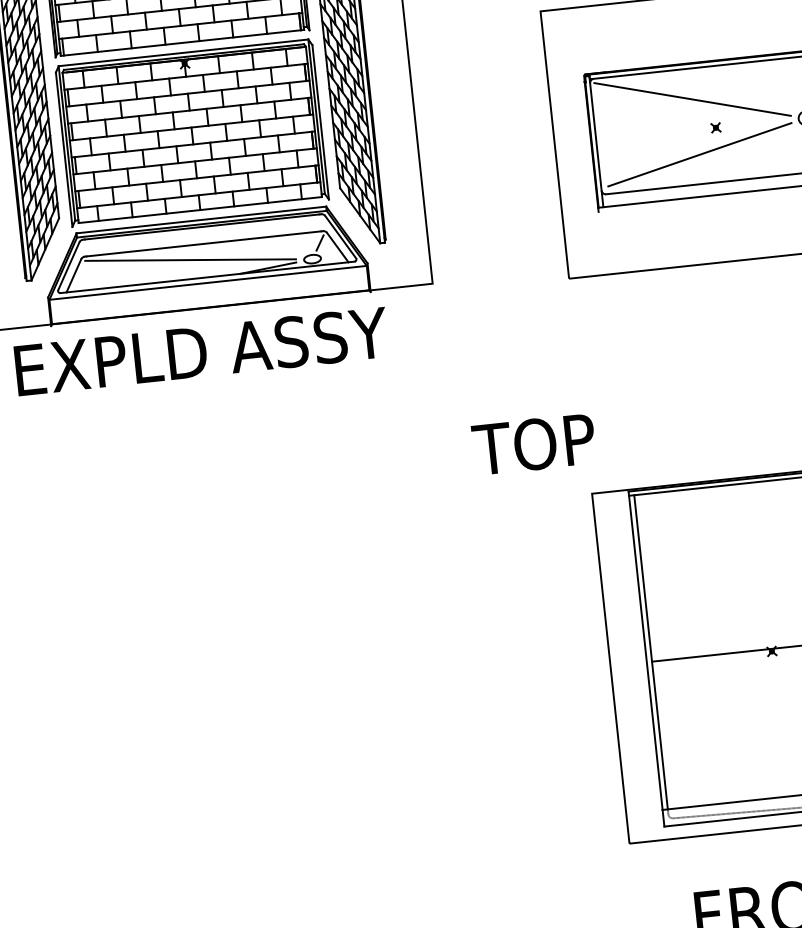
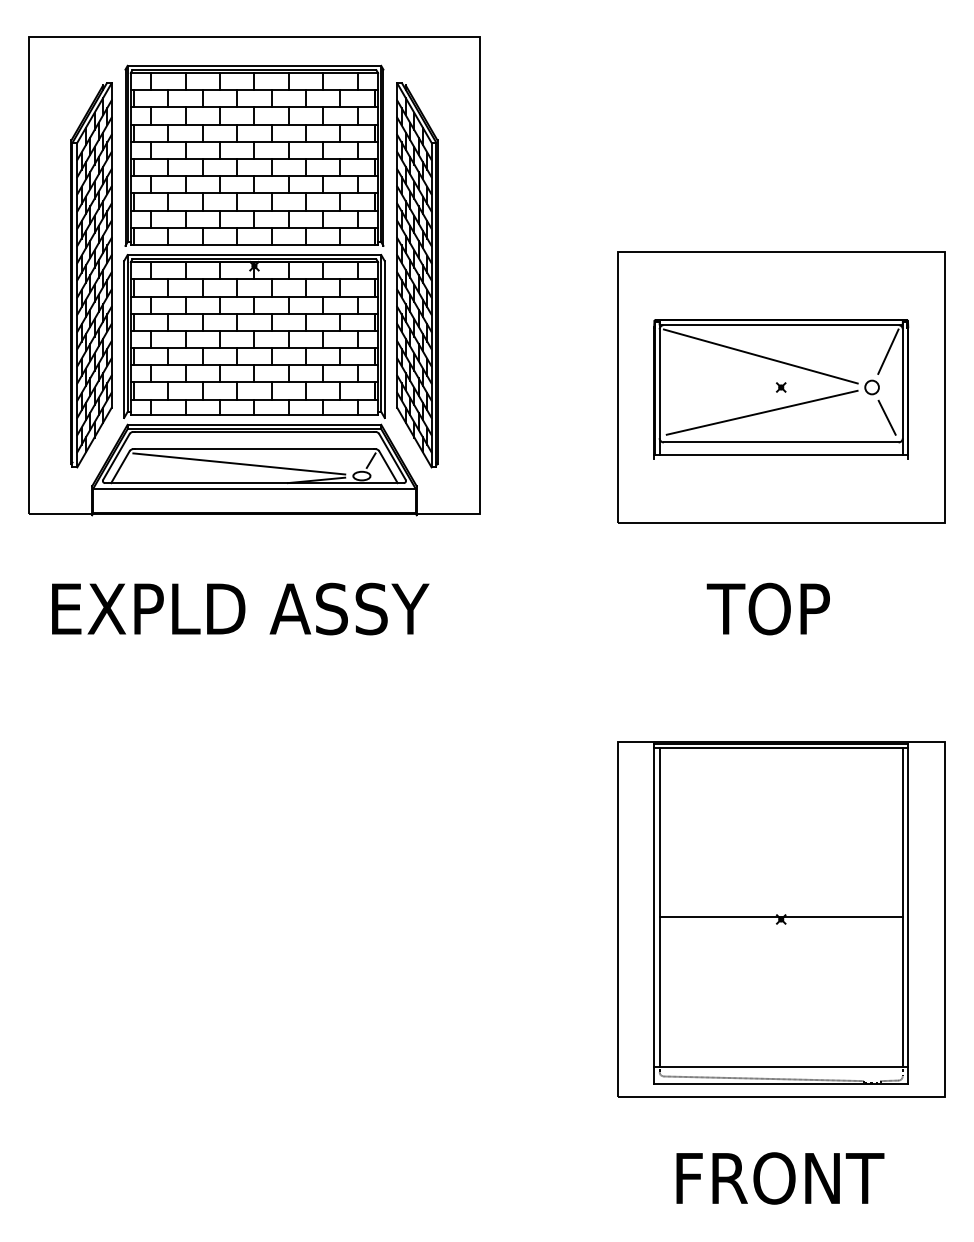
text: (201, 351) -> (240, 608), moved
text: (533, 444) -> (767, 608), moved

